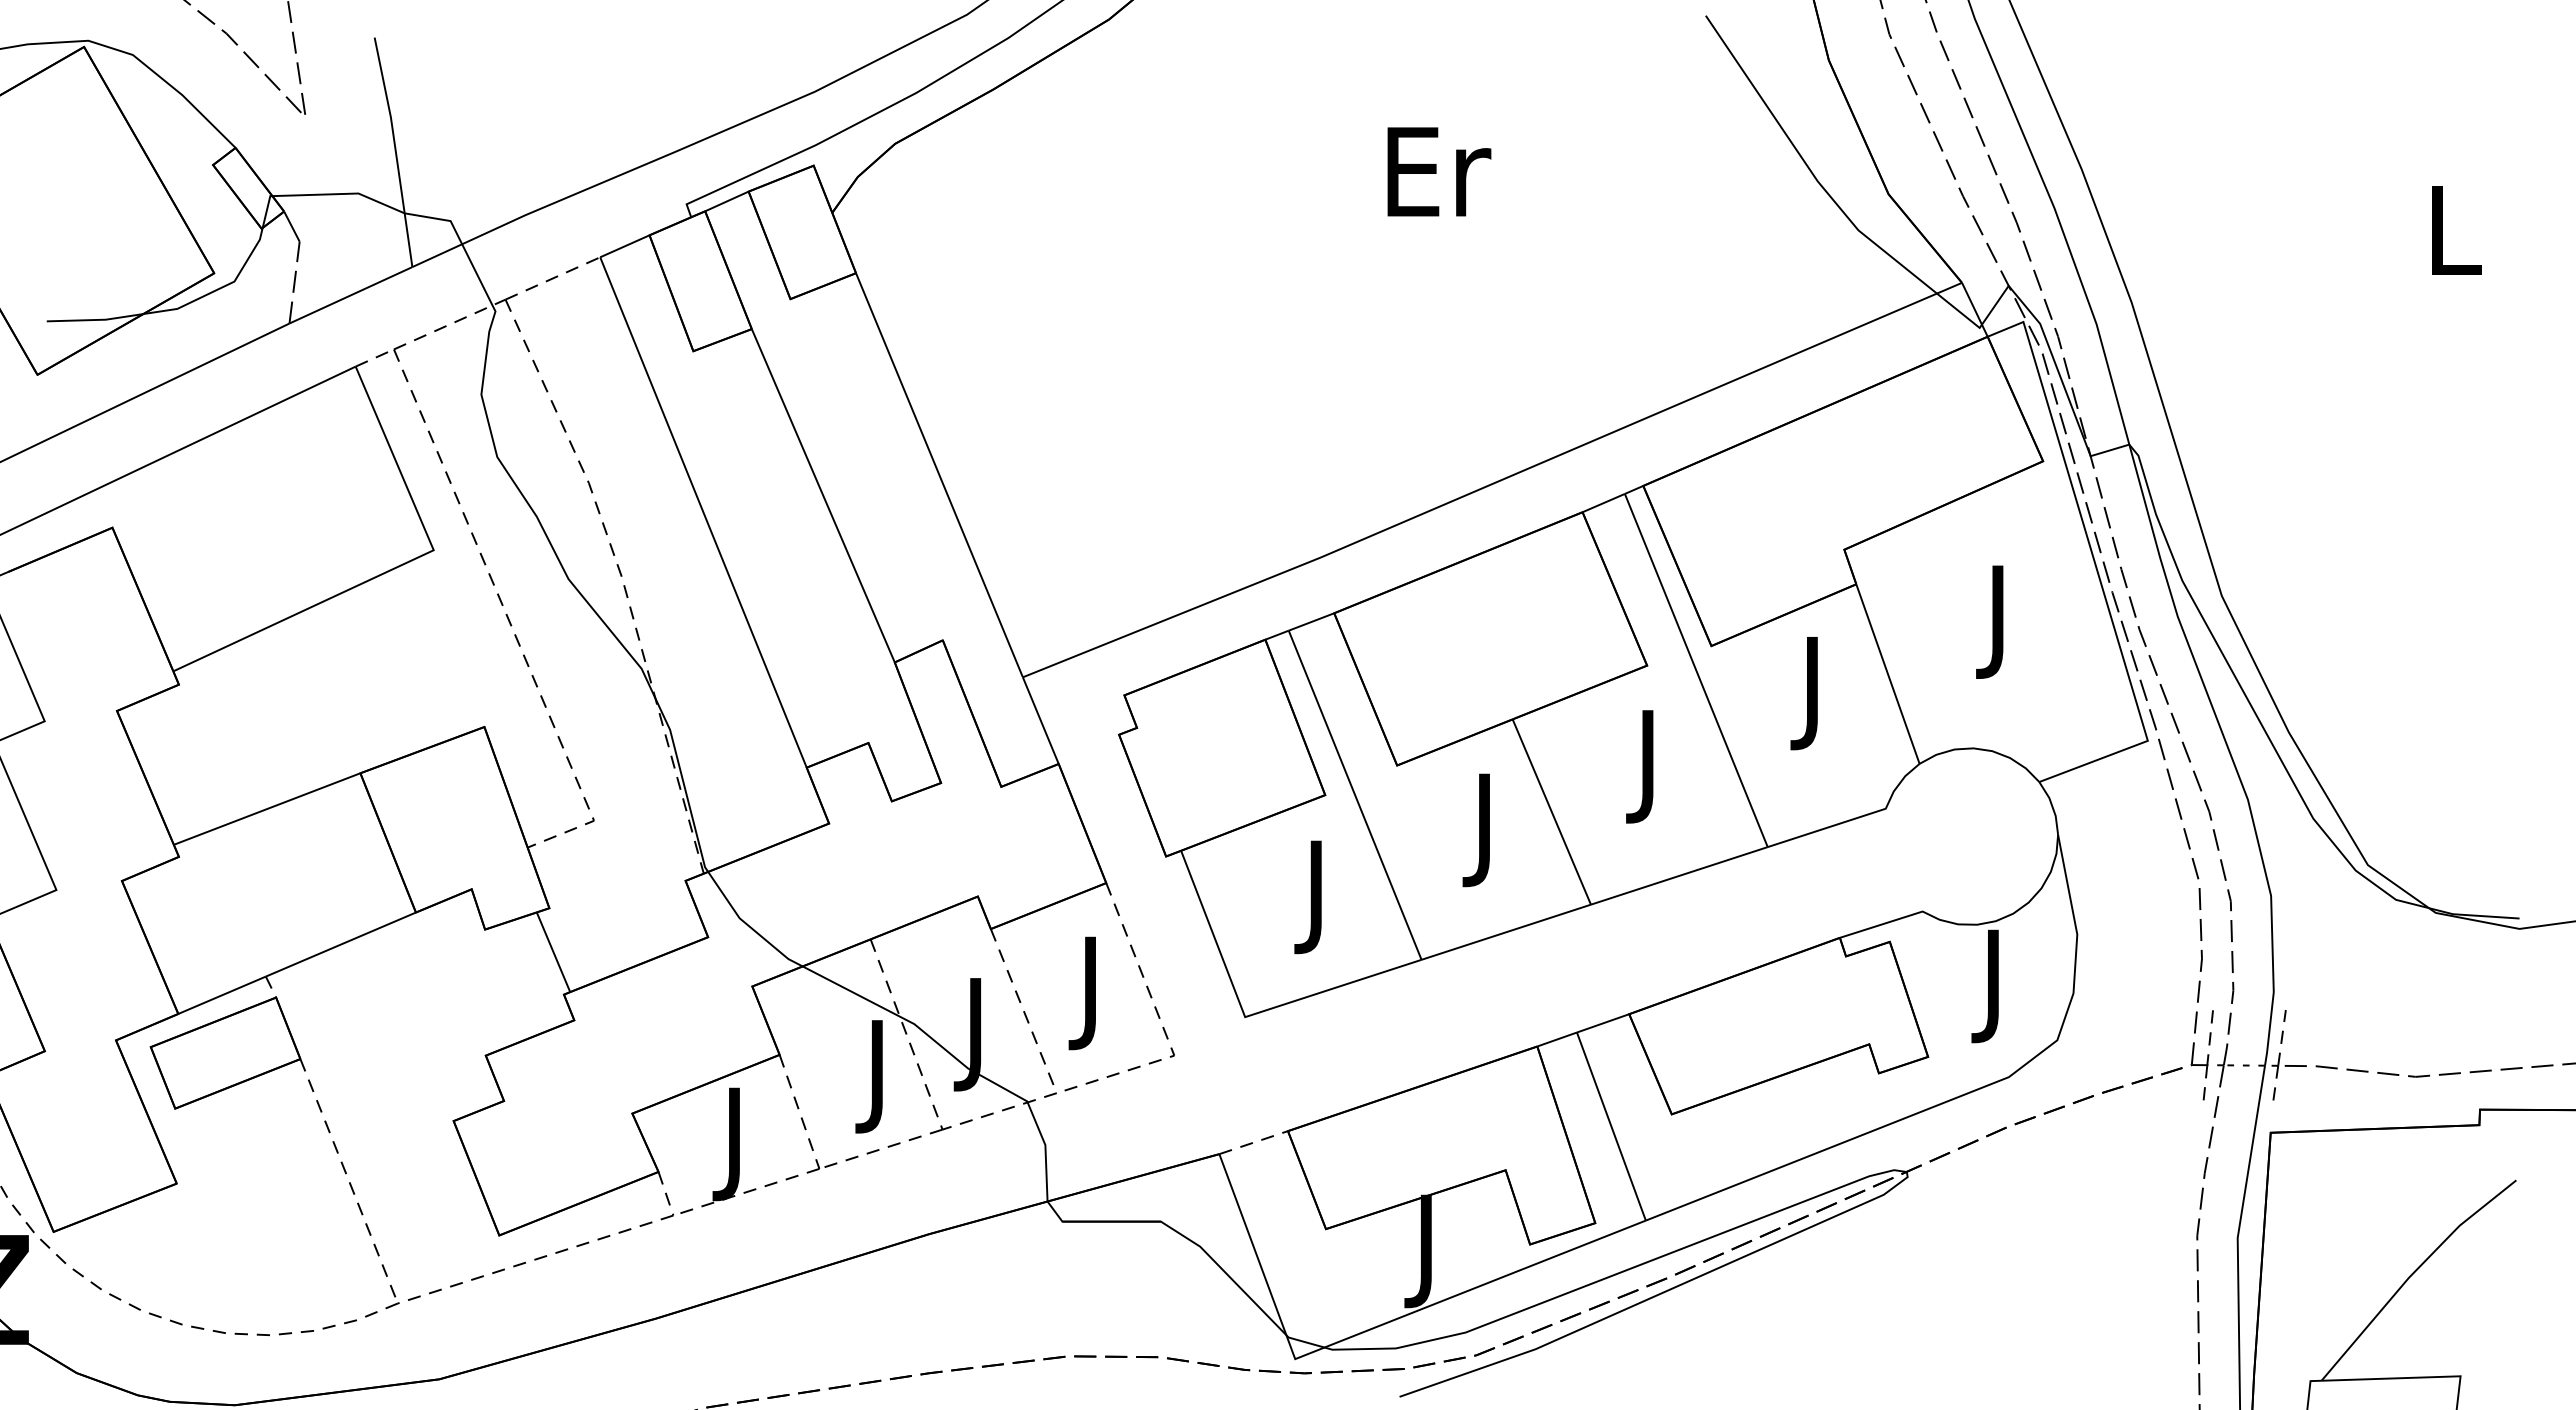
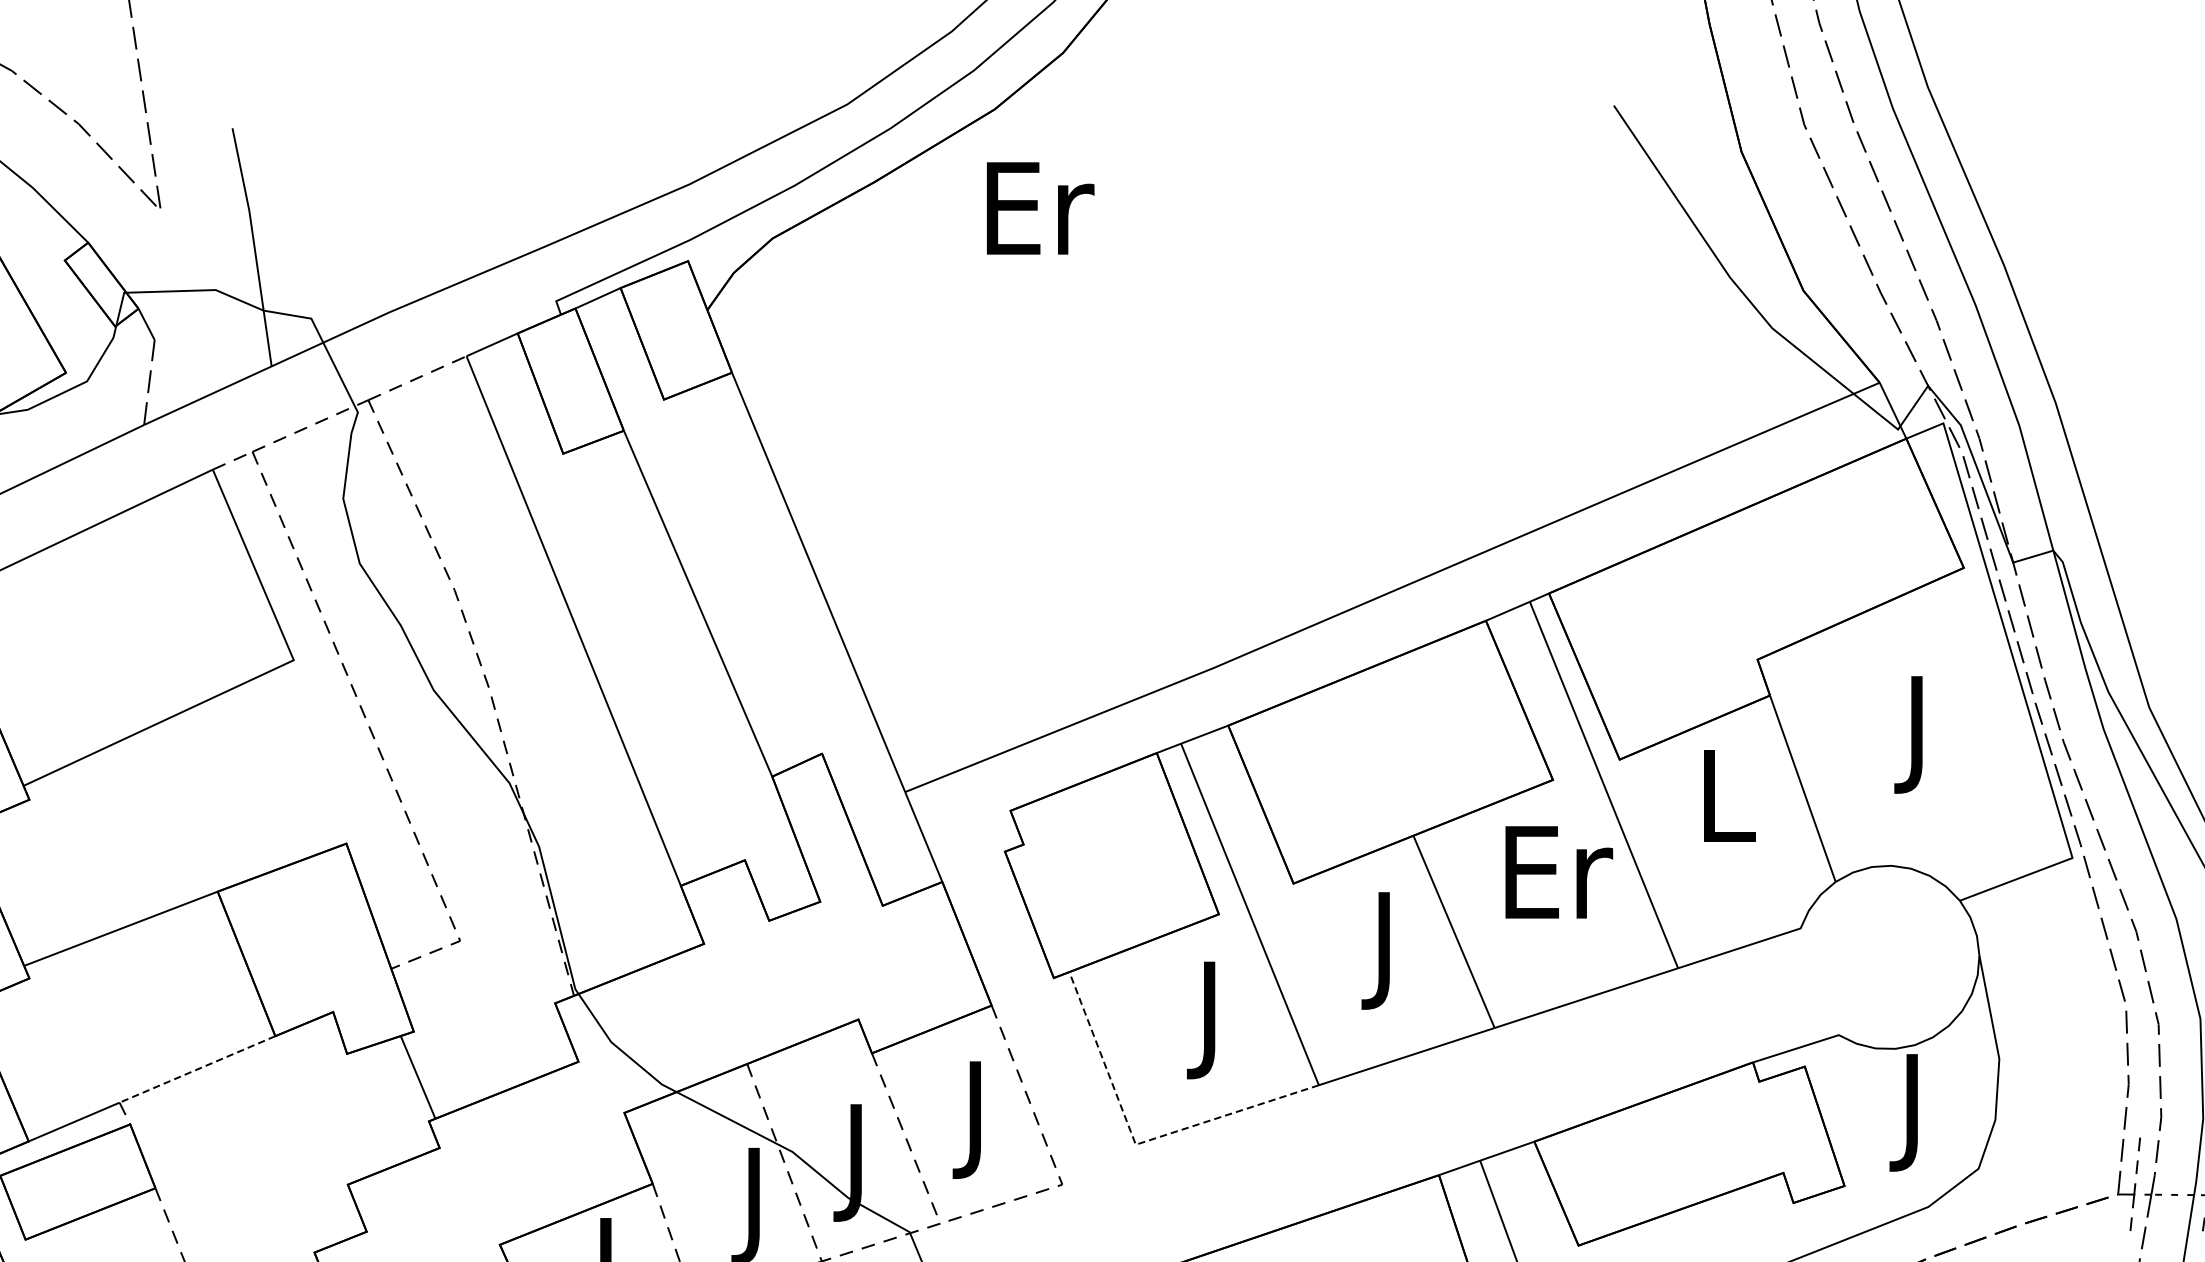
text: (1439, 171) -> (1040, 208), moved
text: (1815, 693) -> (1727, 808), J -> L
text: (1653, 766) -> (1559, 884), J -> Er
line: (340, 944) -> (197, 1069), solid -> dashed
line: (1248, 1016) -> (1139, 1144), solid -> dashed

